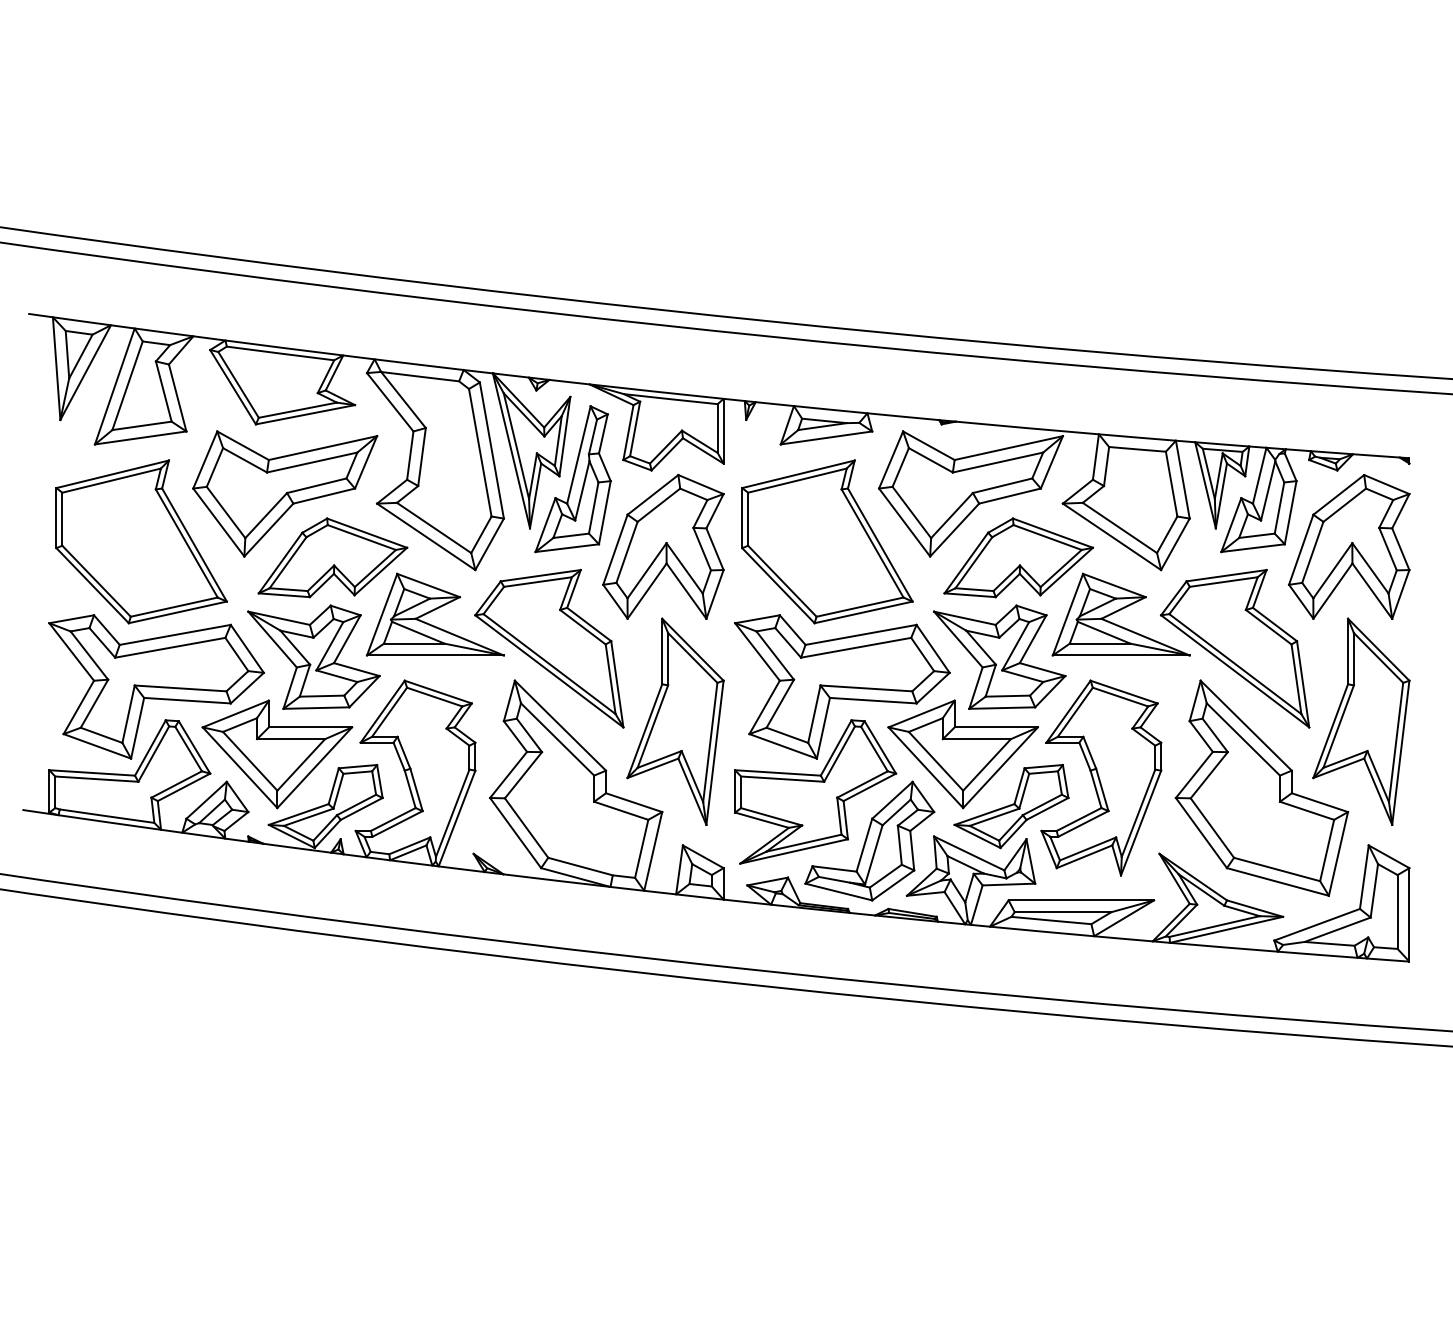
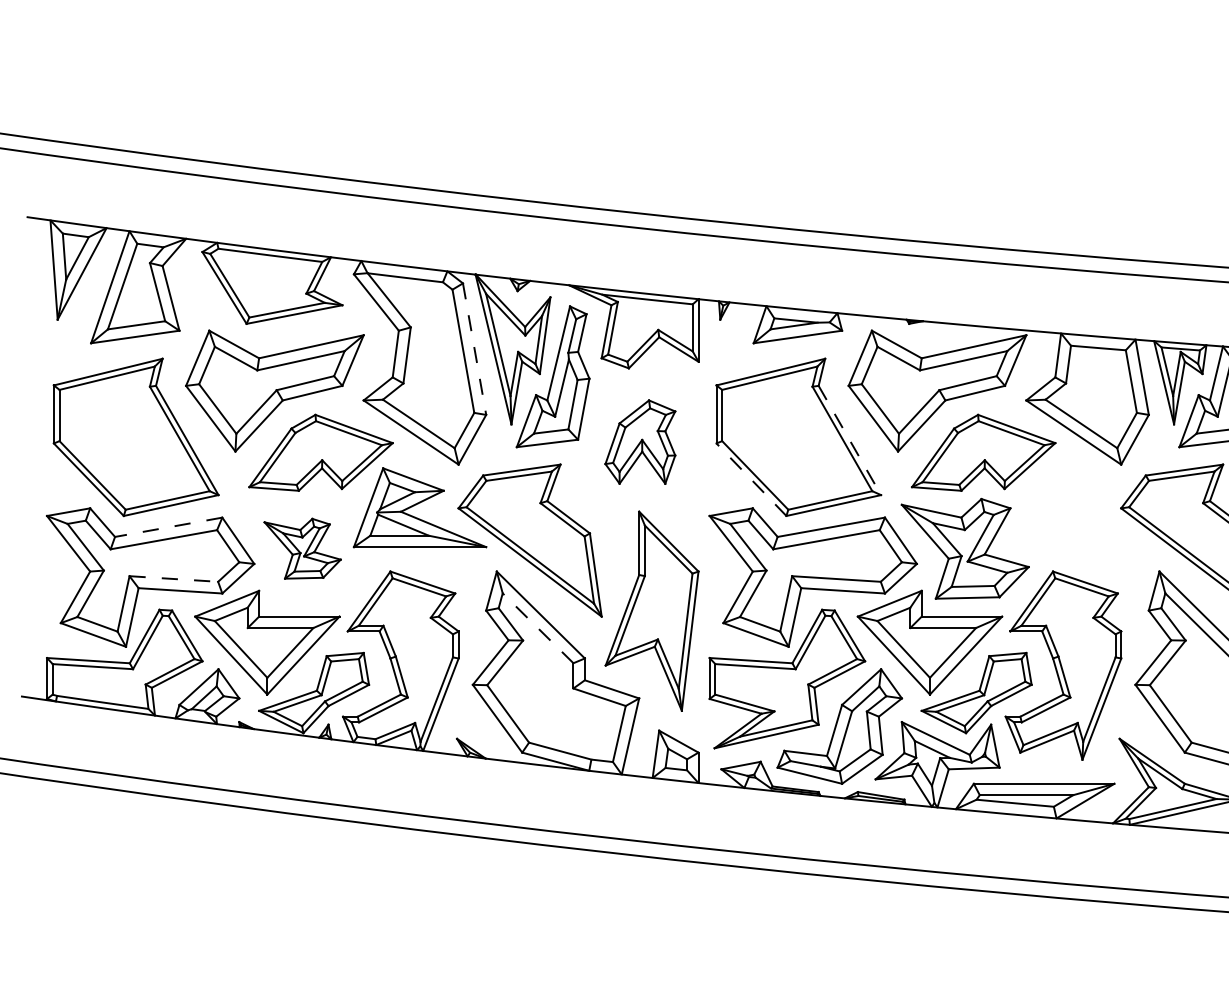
line: (491, 451) -> (474, 350), solid -> dashed
line: (880, 545) -> (850, 440), solid -> dashed
part: (663, 546) -> (640, 441), size x0.6
line: (778, 585) -> (751, 479), solid -> dashed
part: (1120, 614) -> (1081, 507), removed
line: (174, 635) -> (167, 527), solid -> dashed
part: (313, 656) -> (302, 548), size x0.6
line: (180, 688) -> (173, 579), solid -> dashed
line: (557, 739) -> (538, 628), solid -> dashed

